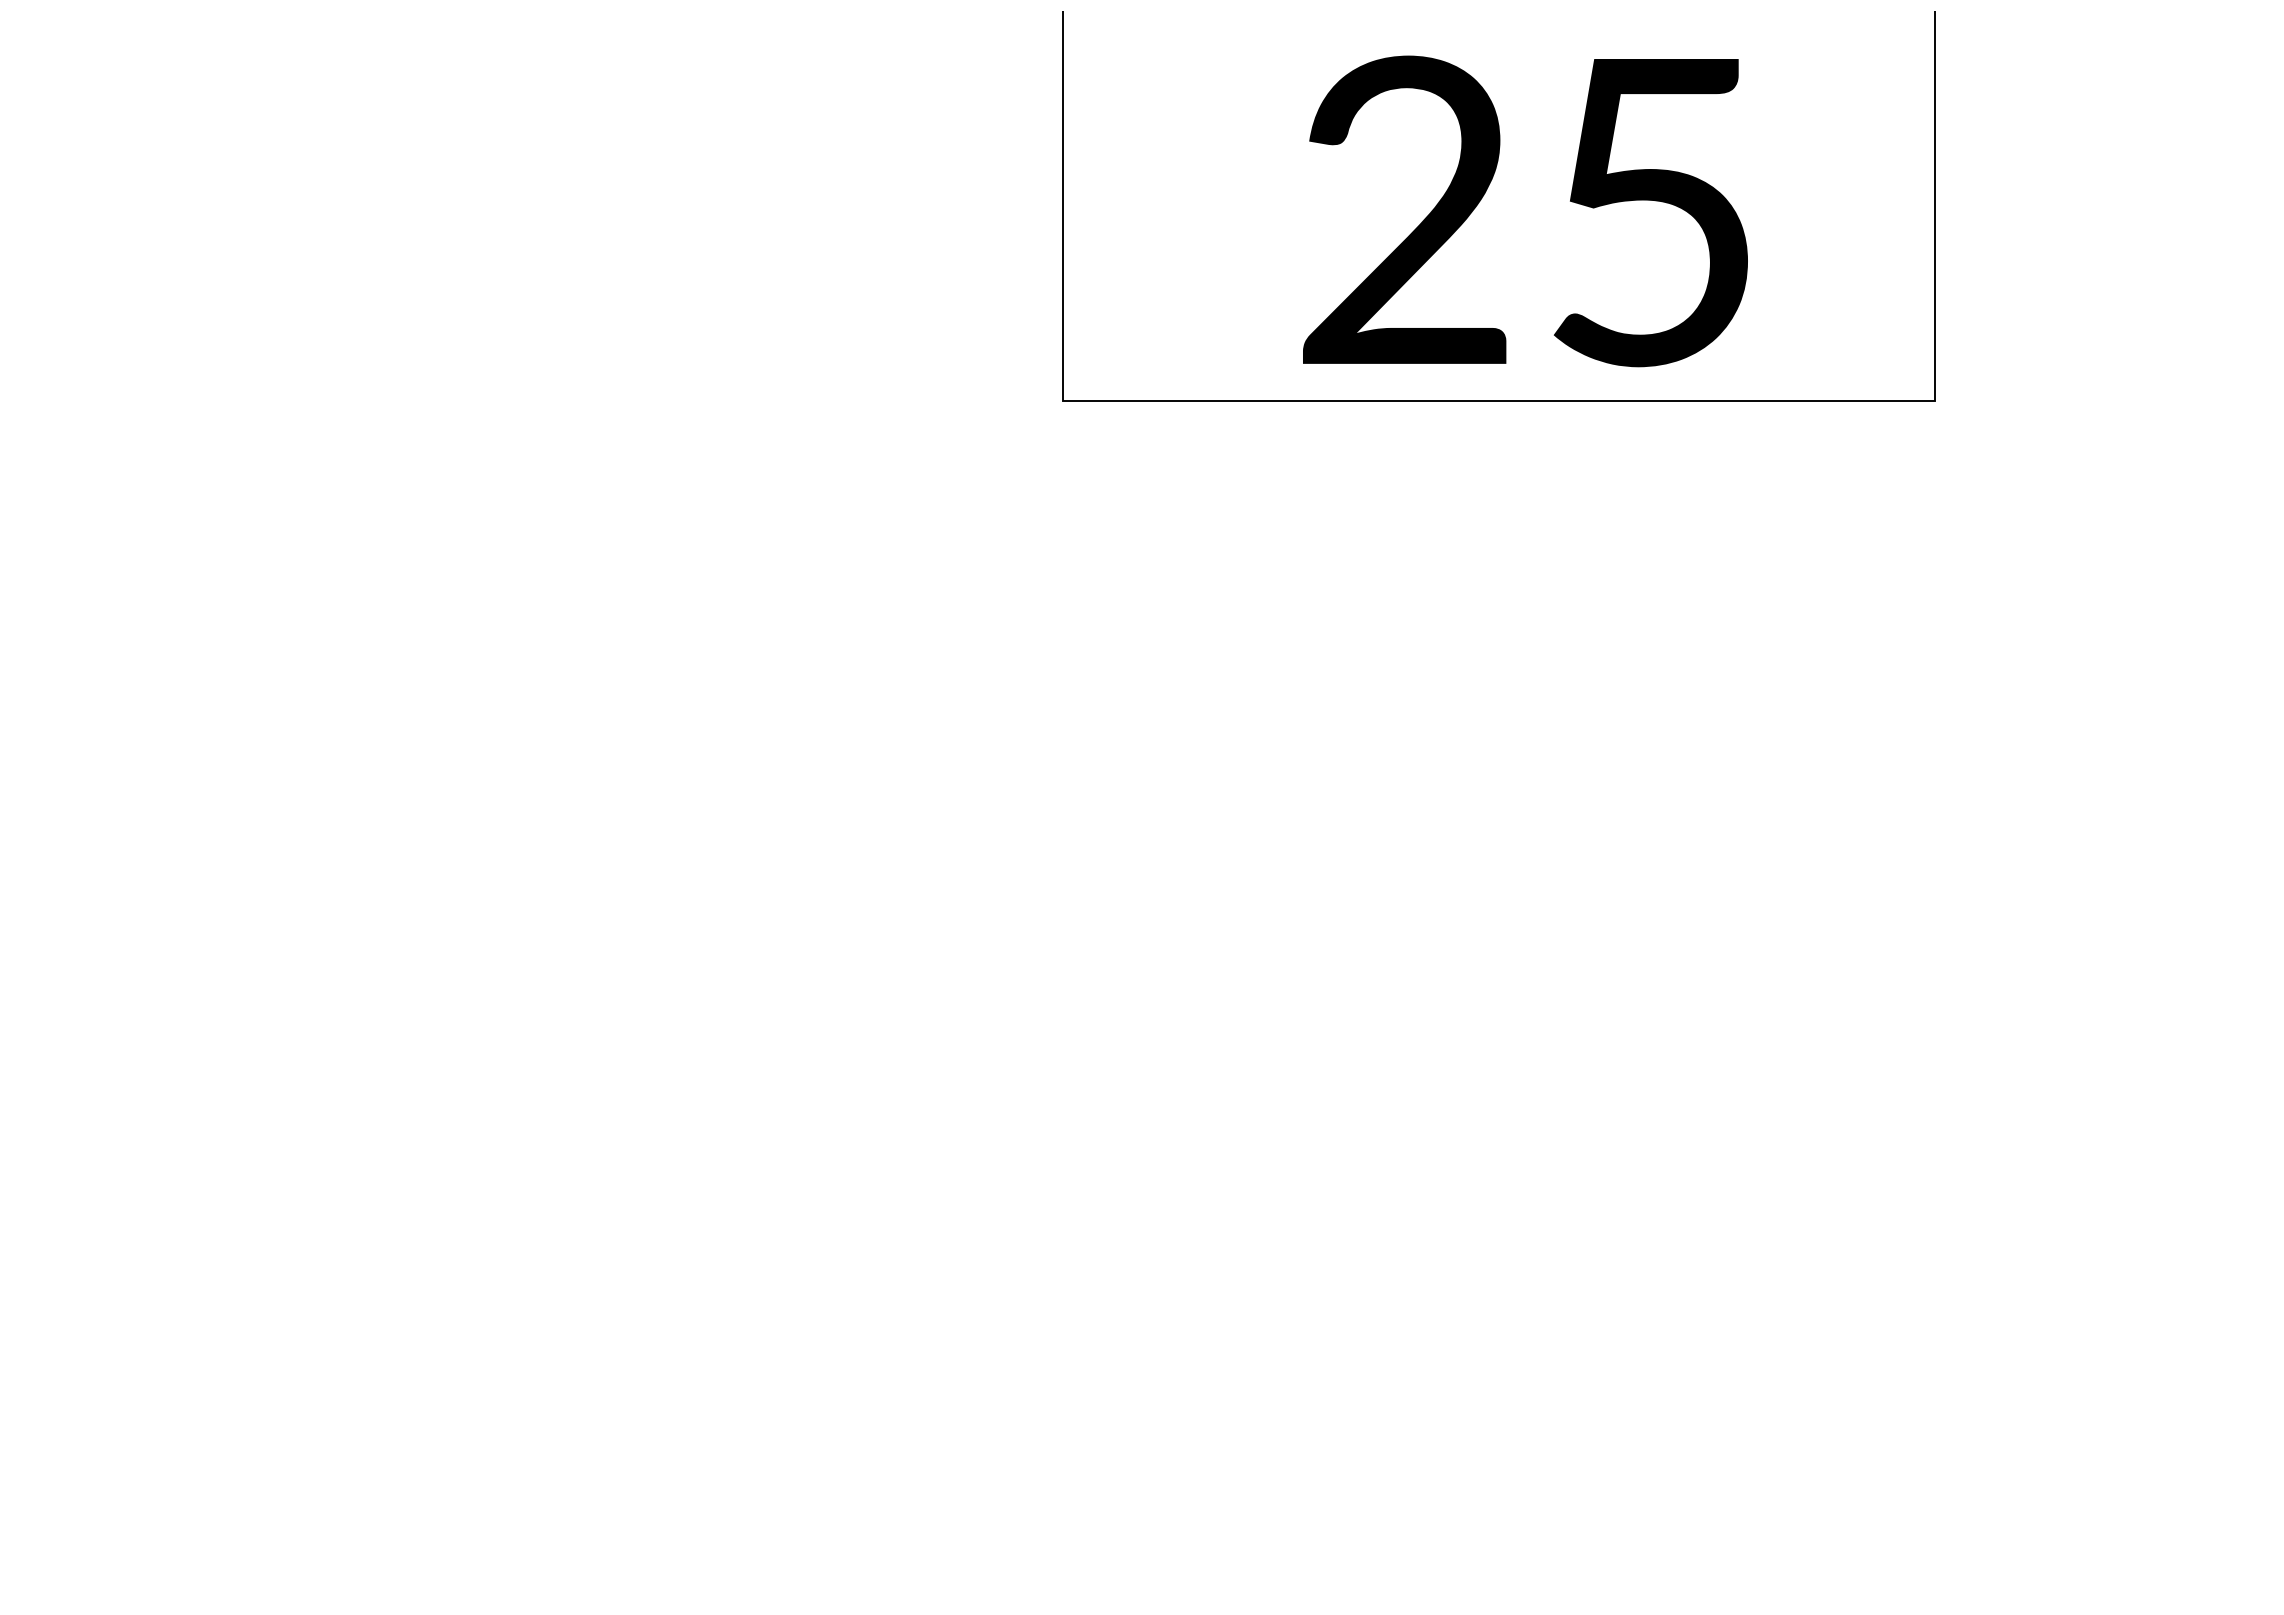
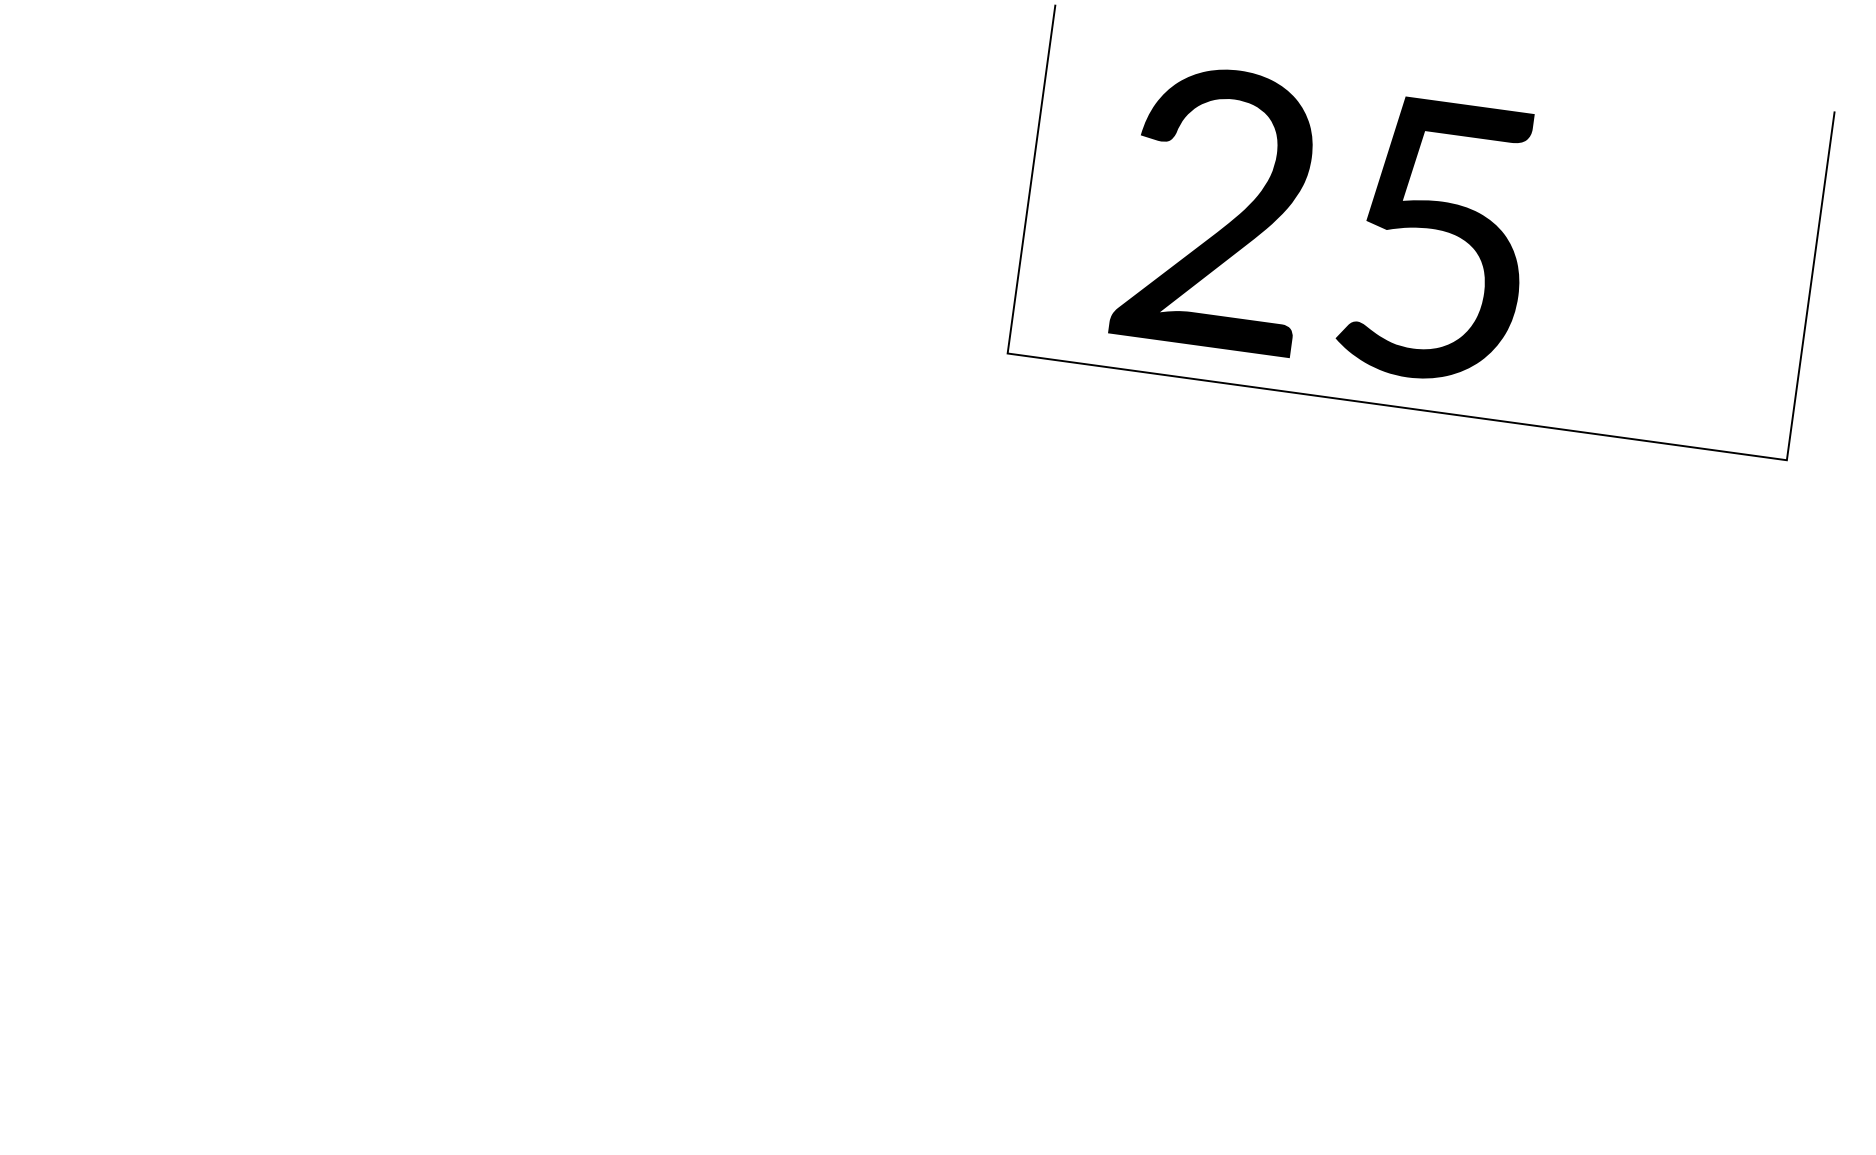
text: (1525, 211) -> (1325, 224), moved

